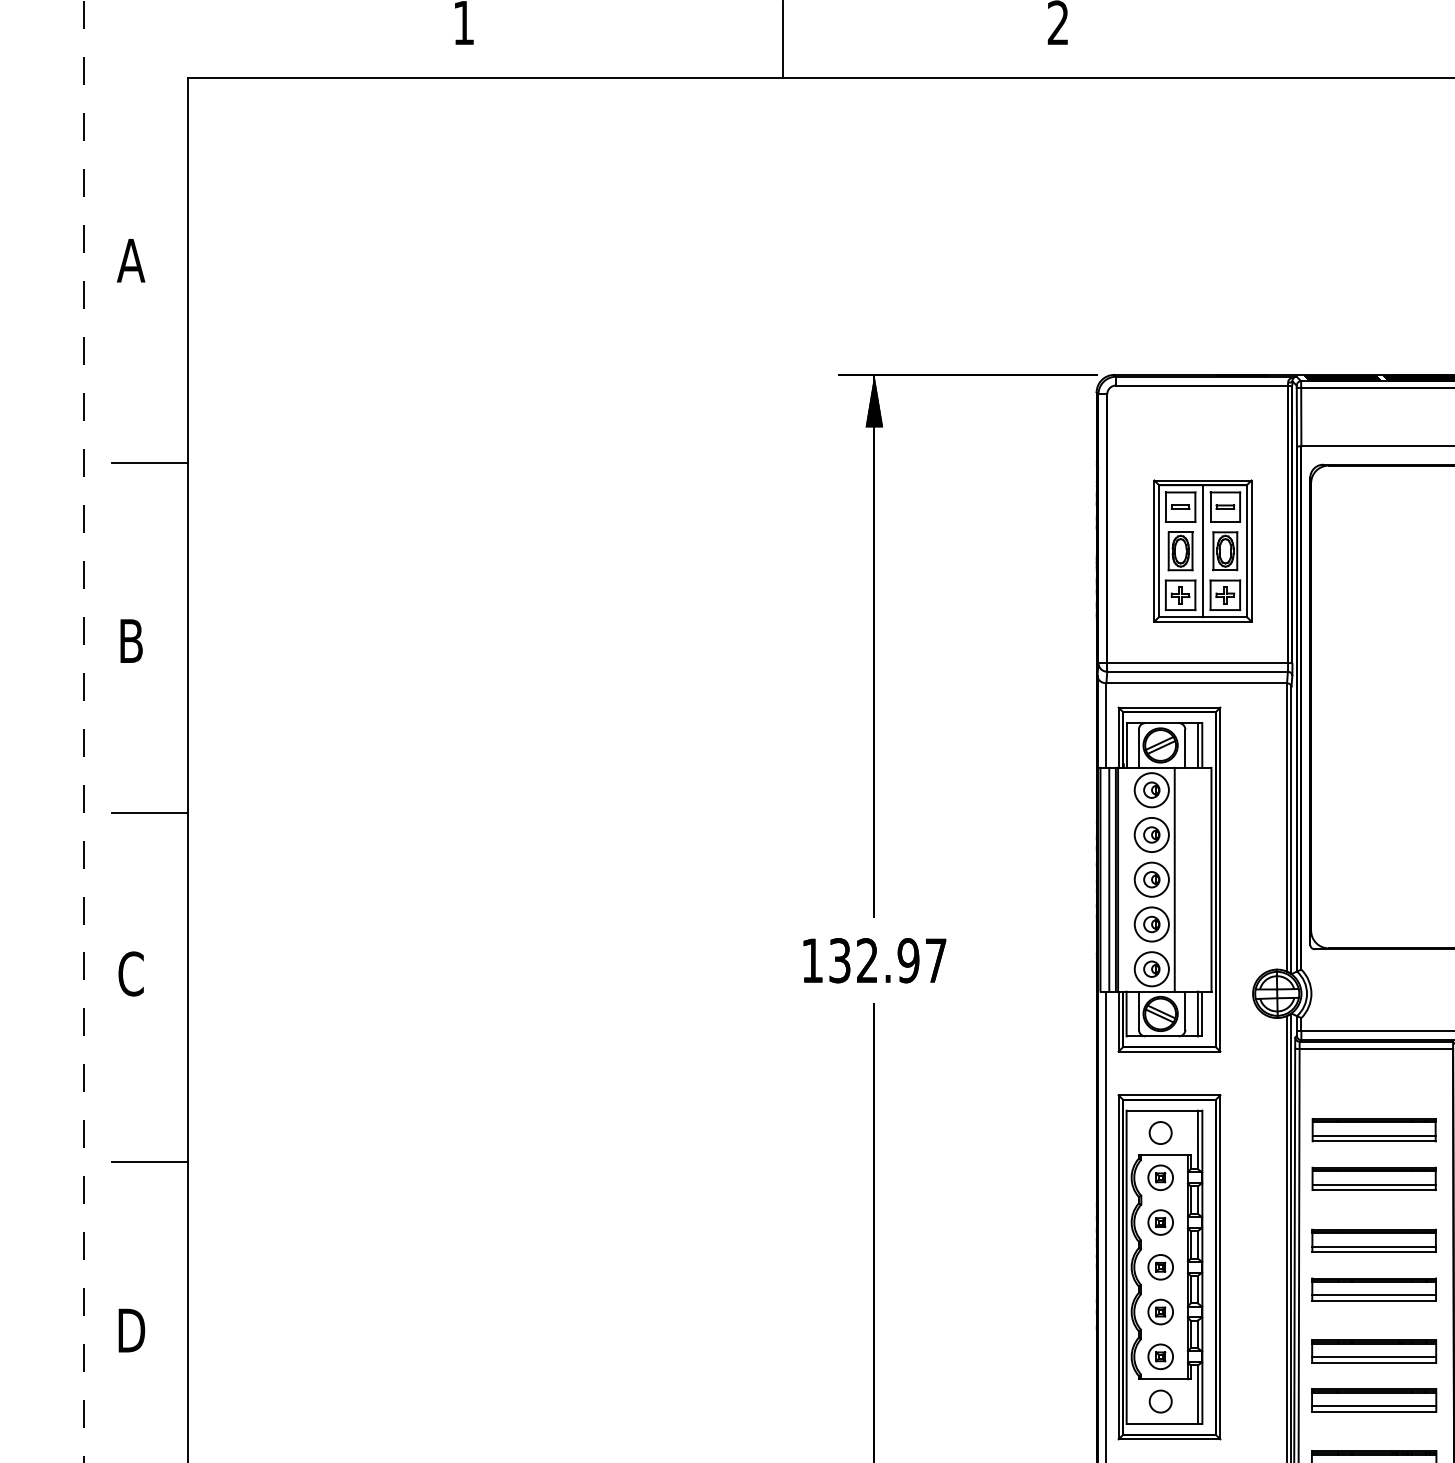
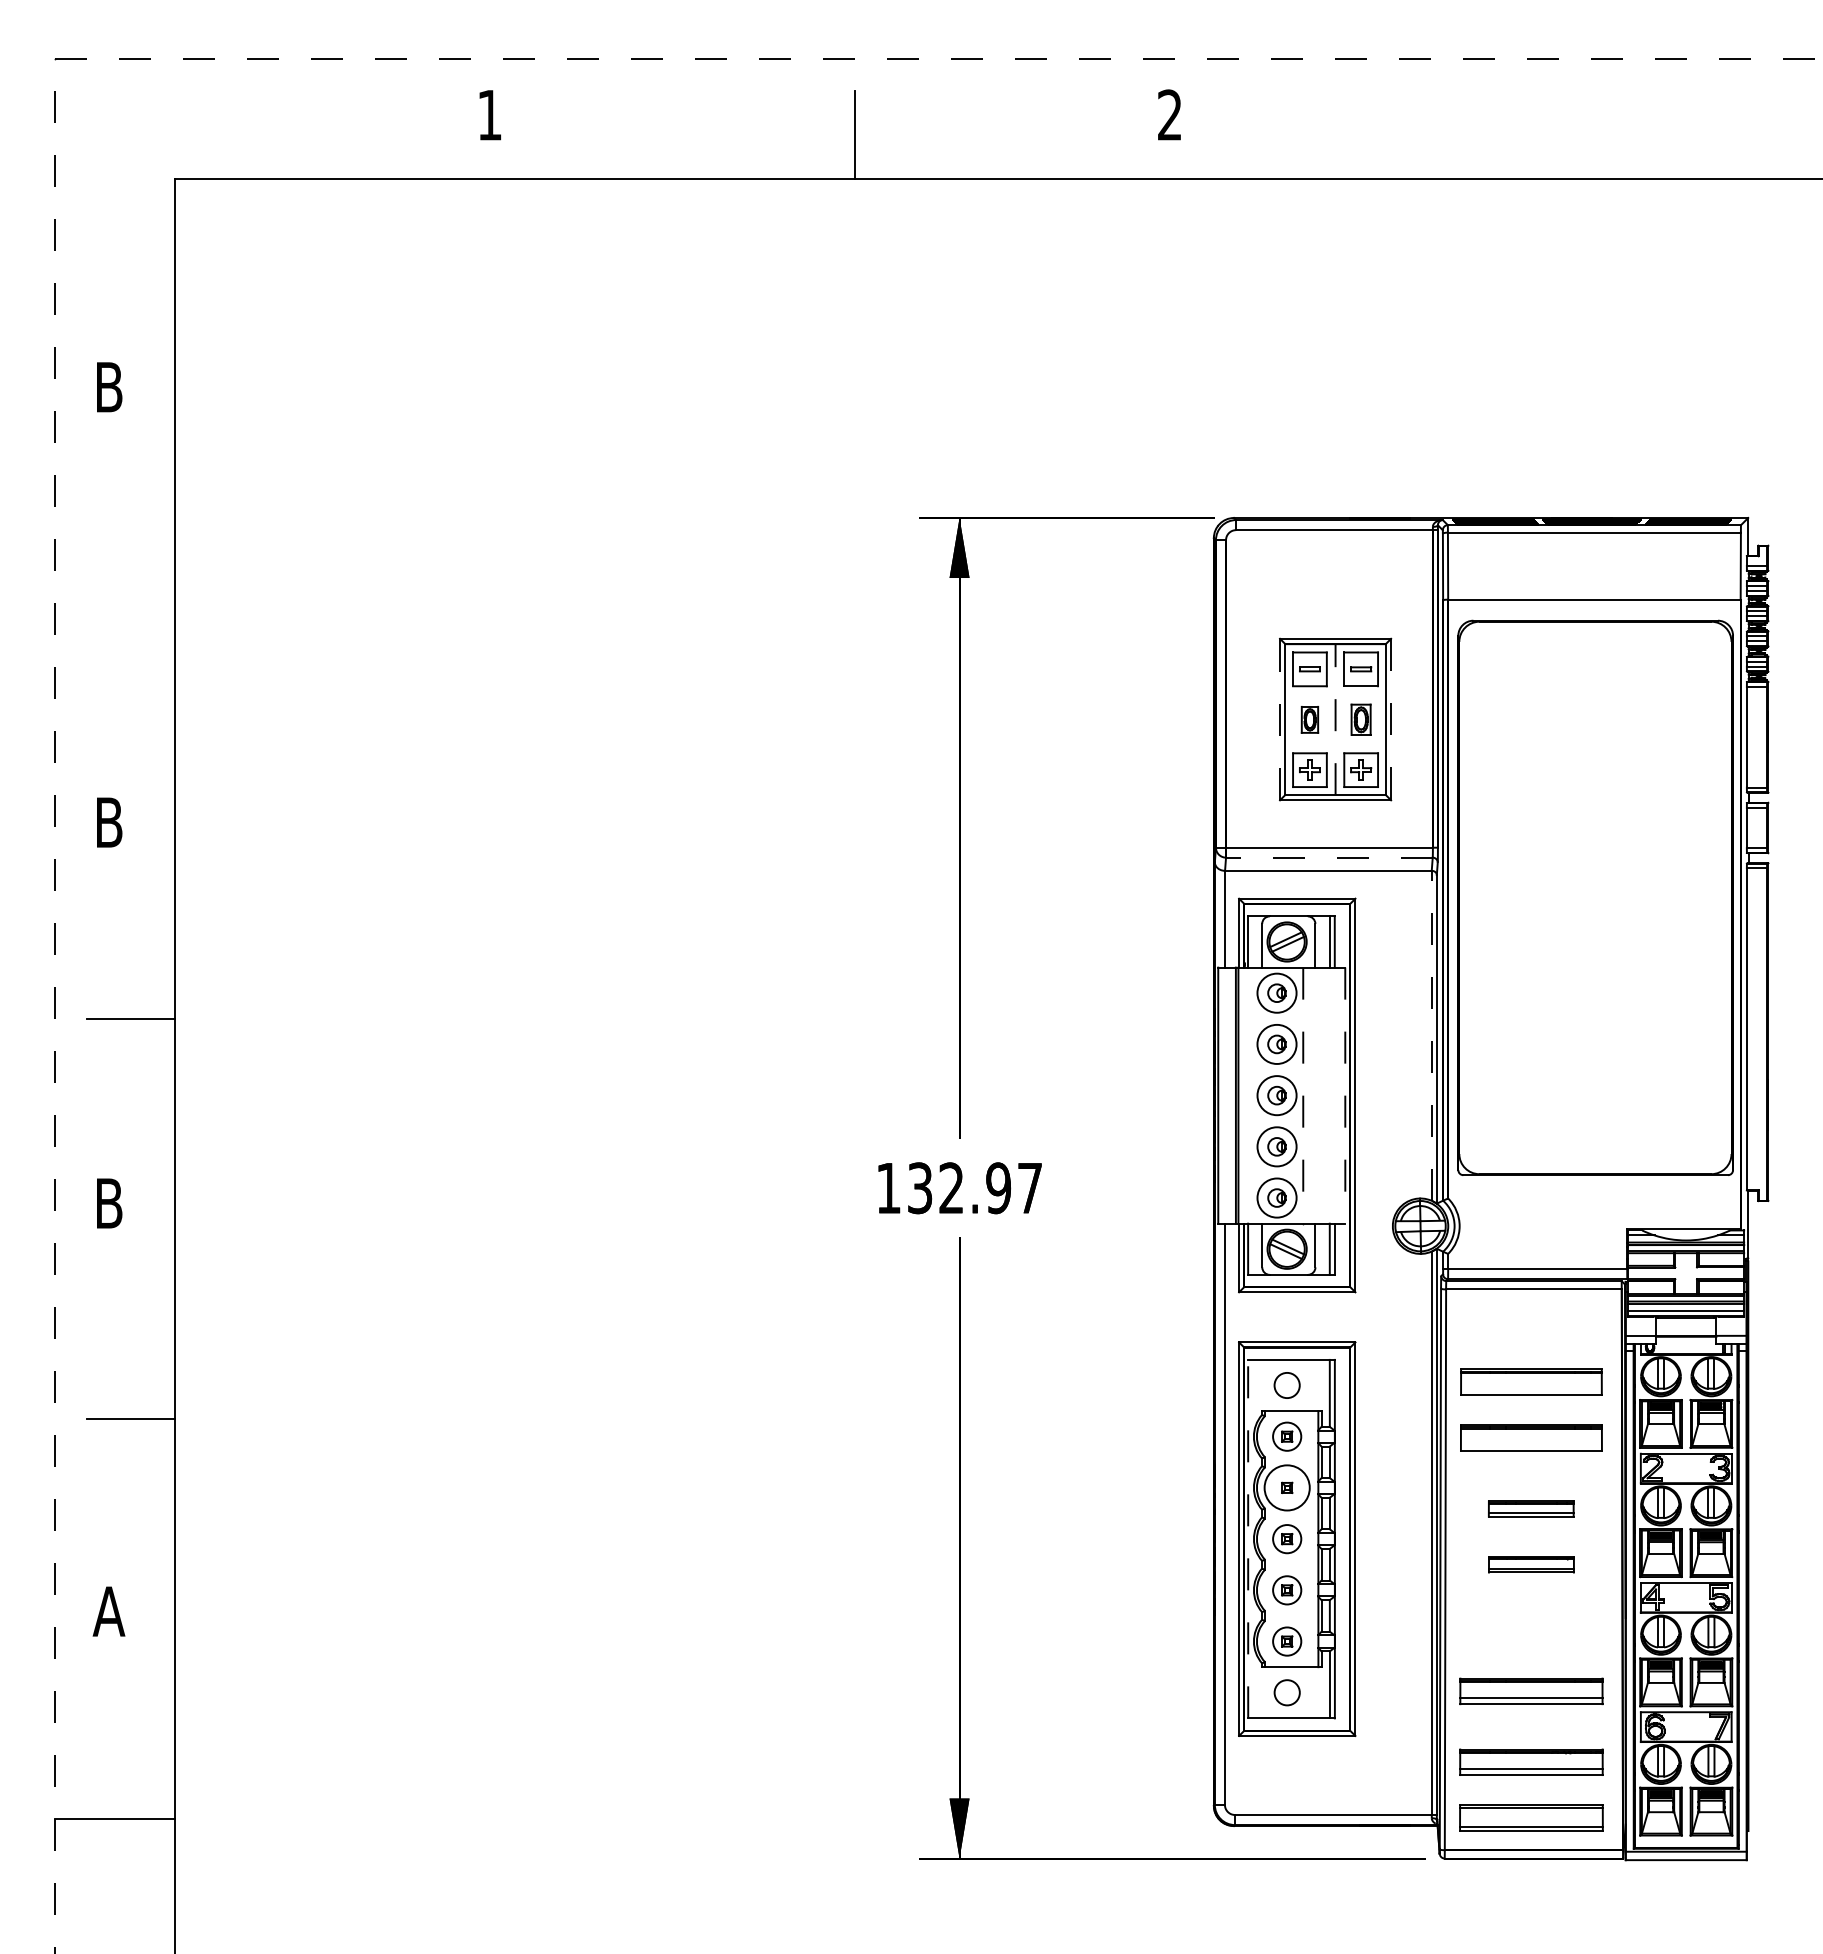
text: (130, 260) -> (108, 387), A -> B
line: (149, 462) -> (130, 618), removed
line: (1154, 551) -> (1280, 719), solid -> dashed
part: (1180, 551) -> (1309, 719), size x0.6
line: (1202, 551) -> (1335, 719), solid -> dashed
part: (1224, 551) -> (1360, 719), size x0.7
line: (1251, 551) -> (1391, 719), solid -> dashed
line: (1196, 671) -> (1328, 857), solid -> dashed
line: (1286, 827) -> (1431, 1035), solid -> dashed
line: (1109, 879) -> (1228, 1095), removed
line: (1174, 880) -> (1303, 1096), solid -> dashed
line: (1211, 880) -> (1345, 1096), solid -> dashed
text: (130, 973) -> (108, 1203), C -> B
line: (1374, 1135) -> (1531, 1388), removed
line: (1373, 1184) -> (1530, 1444), removed
circle: (1160, 1222) -> (1287, 1487), size x1.6
part: (1373, 1240) -> (1530, 1508), size x0.6
line: (1126, 1266) -> (1248, 1538), solid -> dashed
part: (1374, 1289) -> (1531, 1564), size x0.6
text: (130, 1330) -> (108, 1611), D -> A
part: (1374, 1351) -> (1531, 1635), removed

